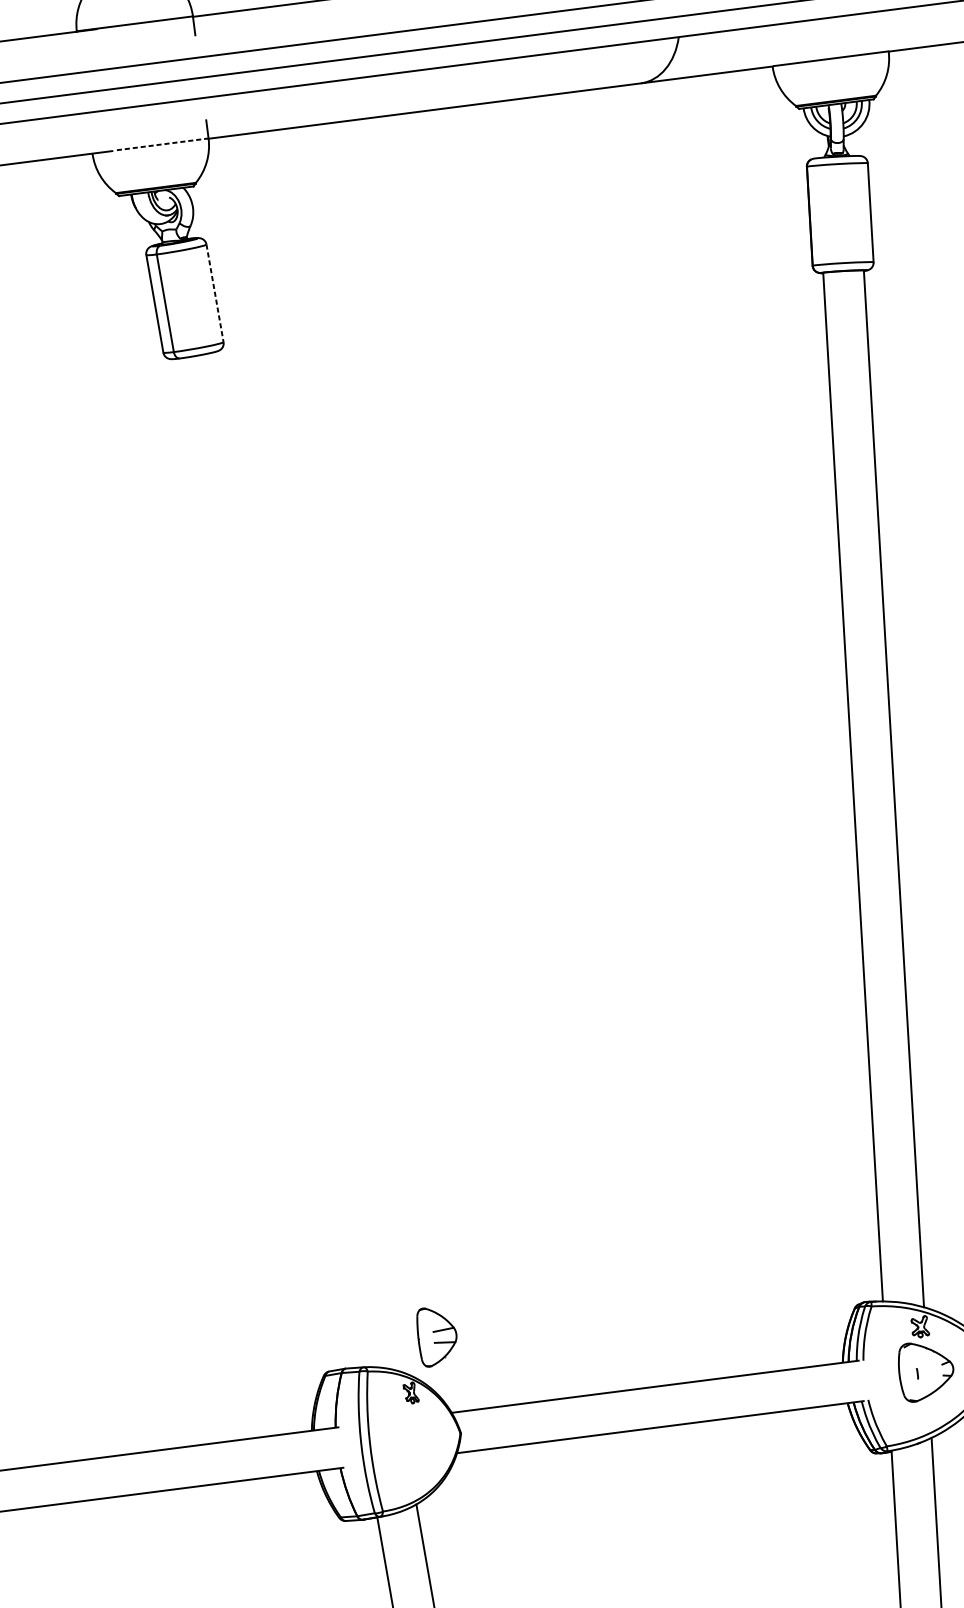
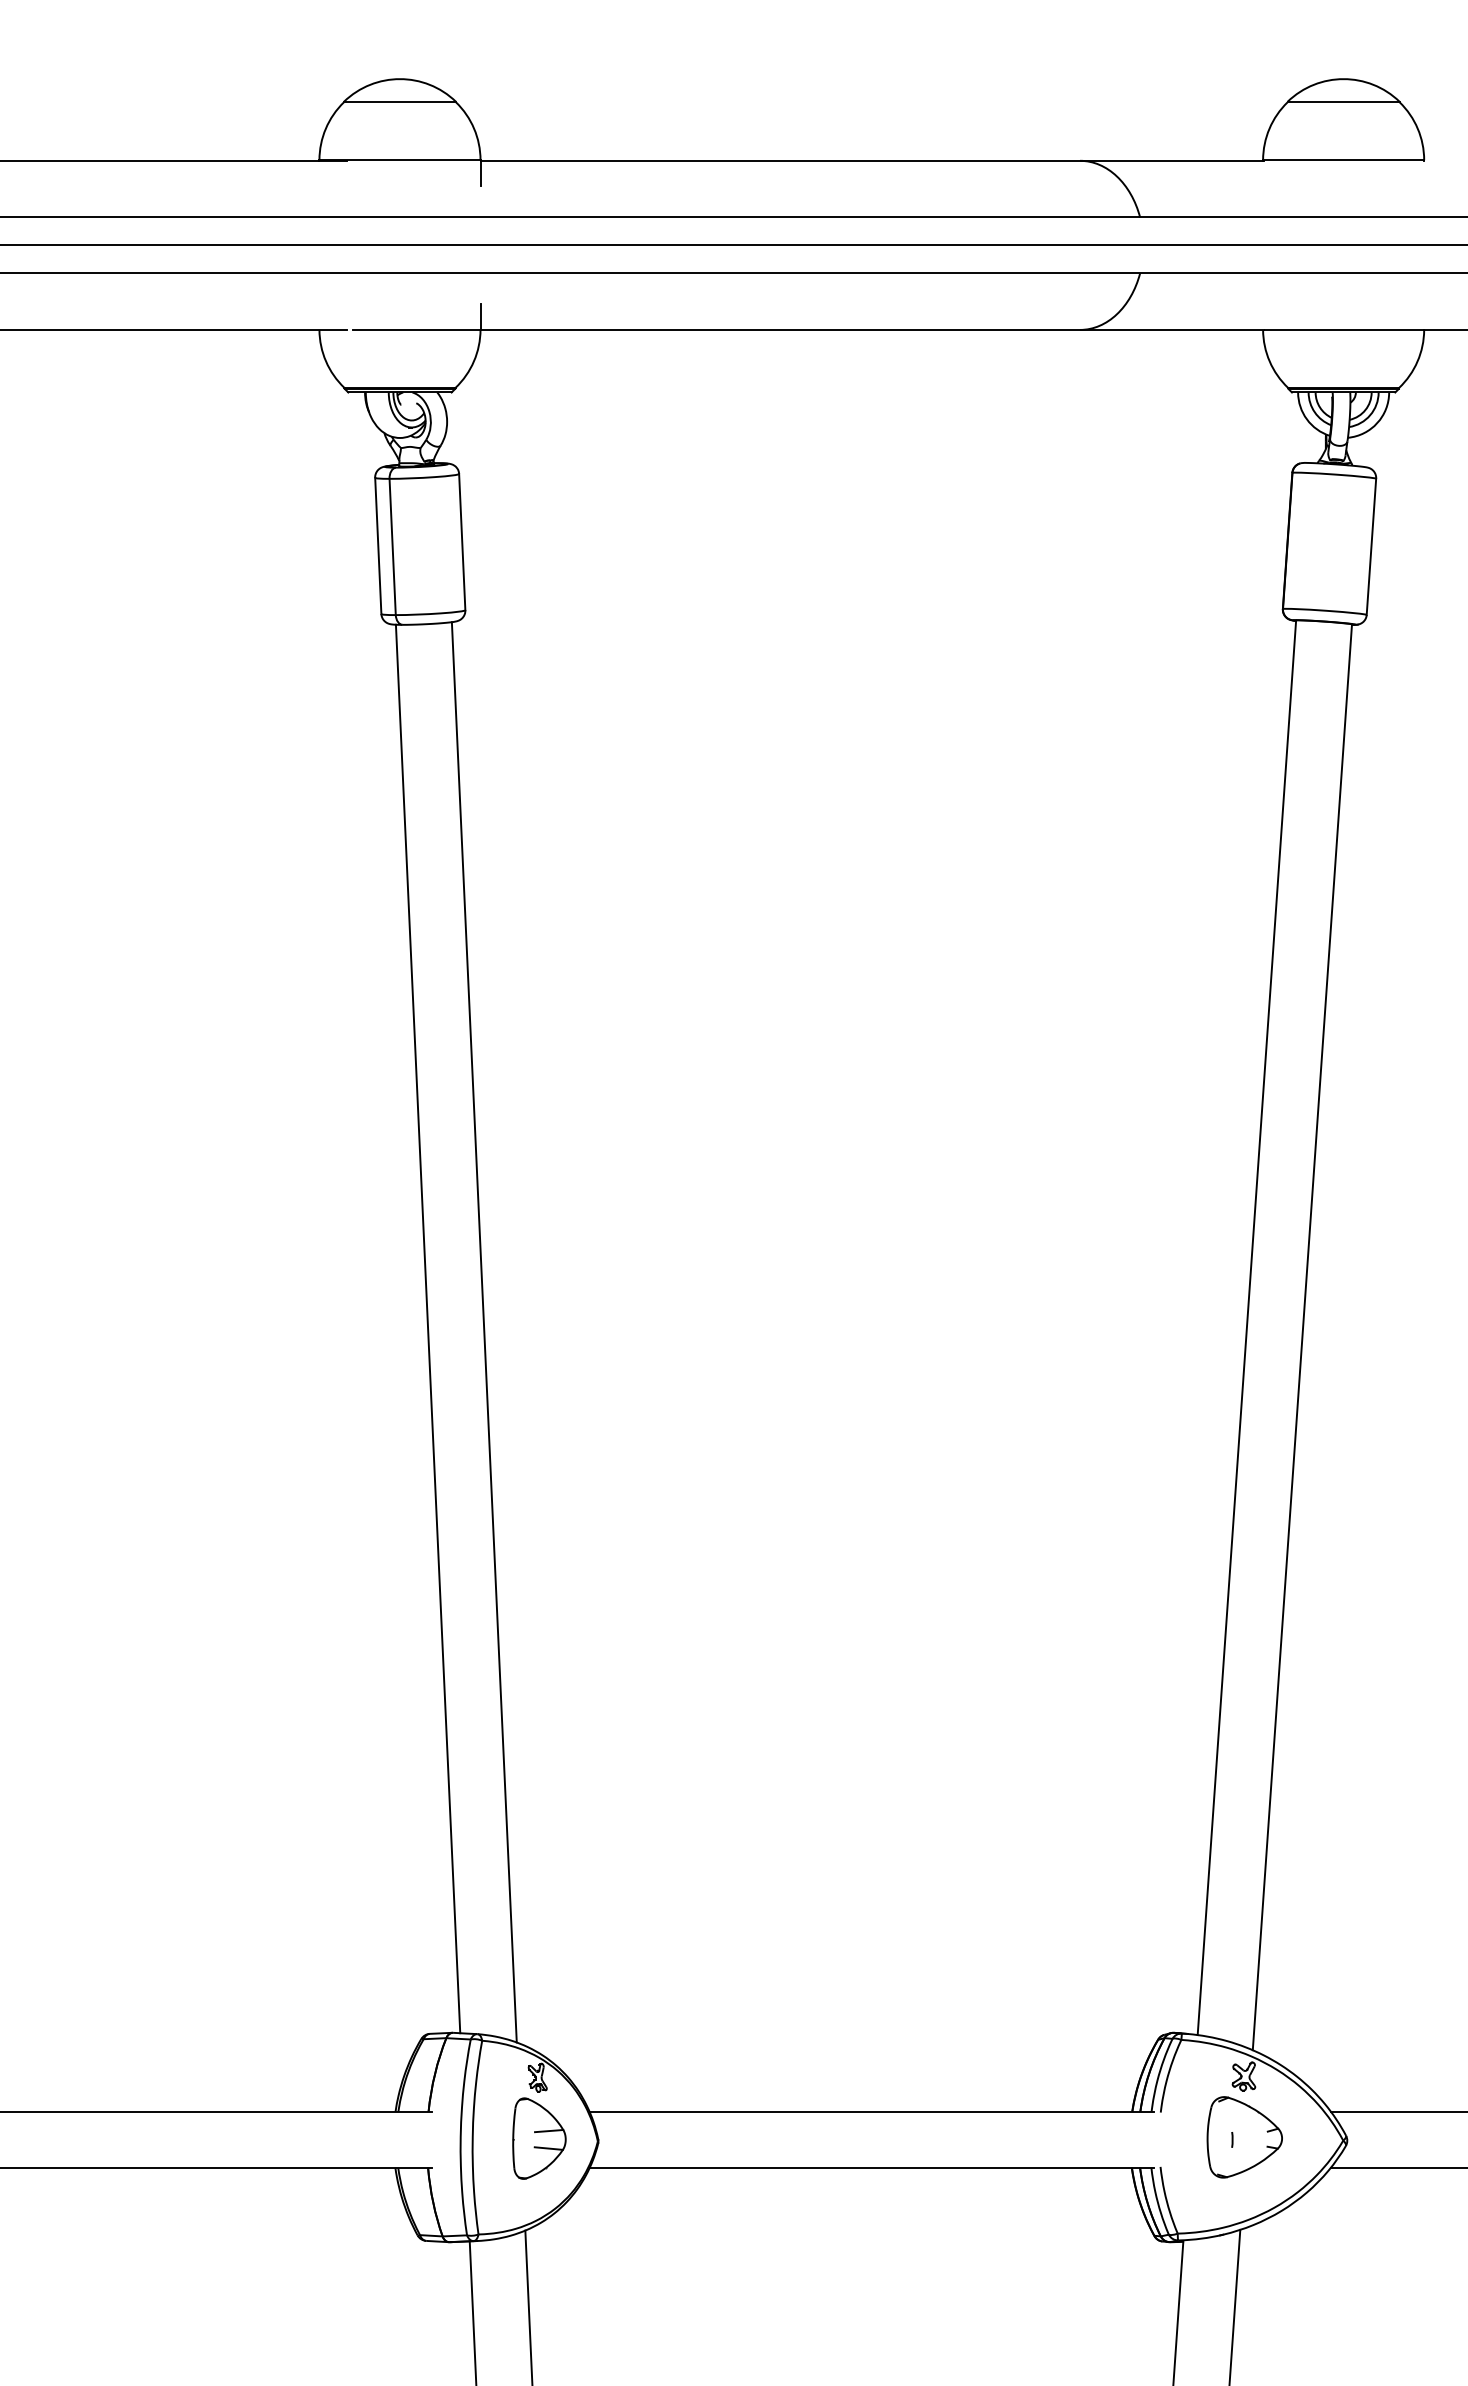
line: (162, 144) -> (416, 329), dashed -> solid
line: (215, 293) -> (462, 542), dashed -> solid
line: (303, 861) -> (483, 1332), added
line: (262, 863) -> (427, 1328), added
part: (437, 1336) -> (539, 2138), moved

